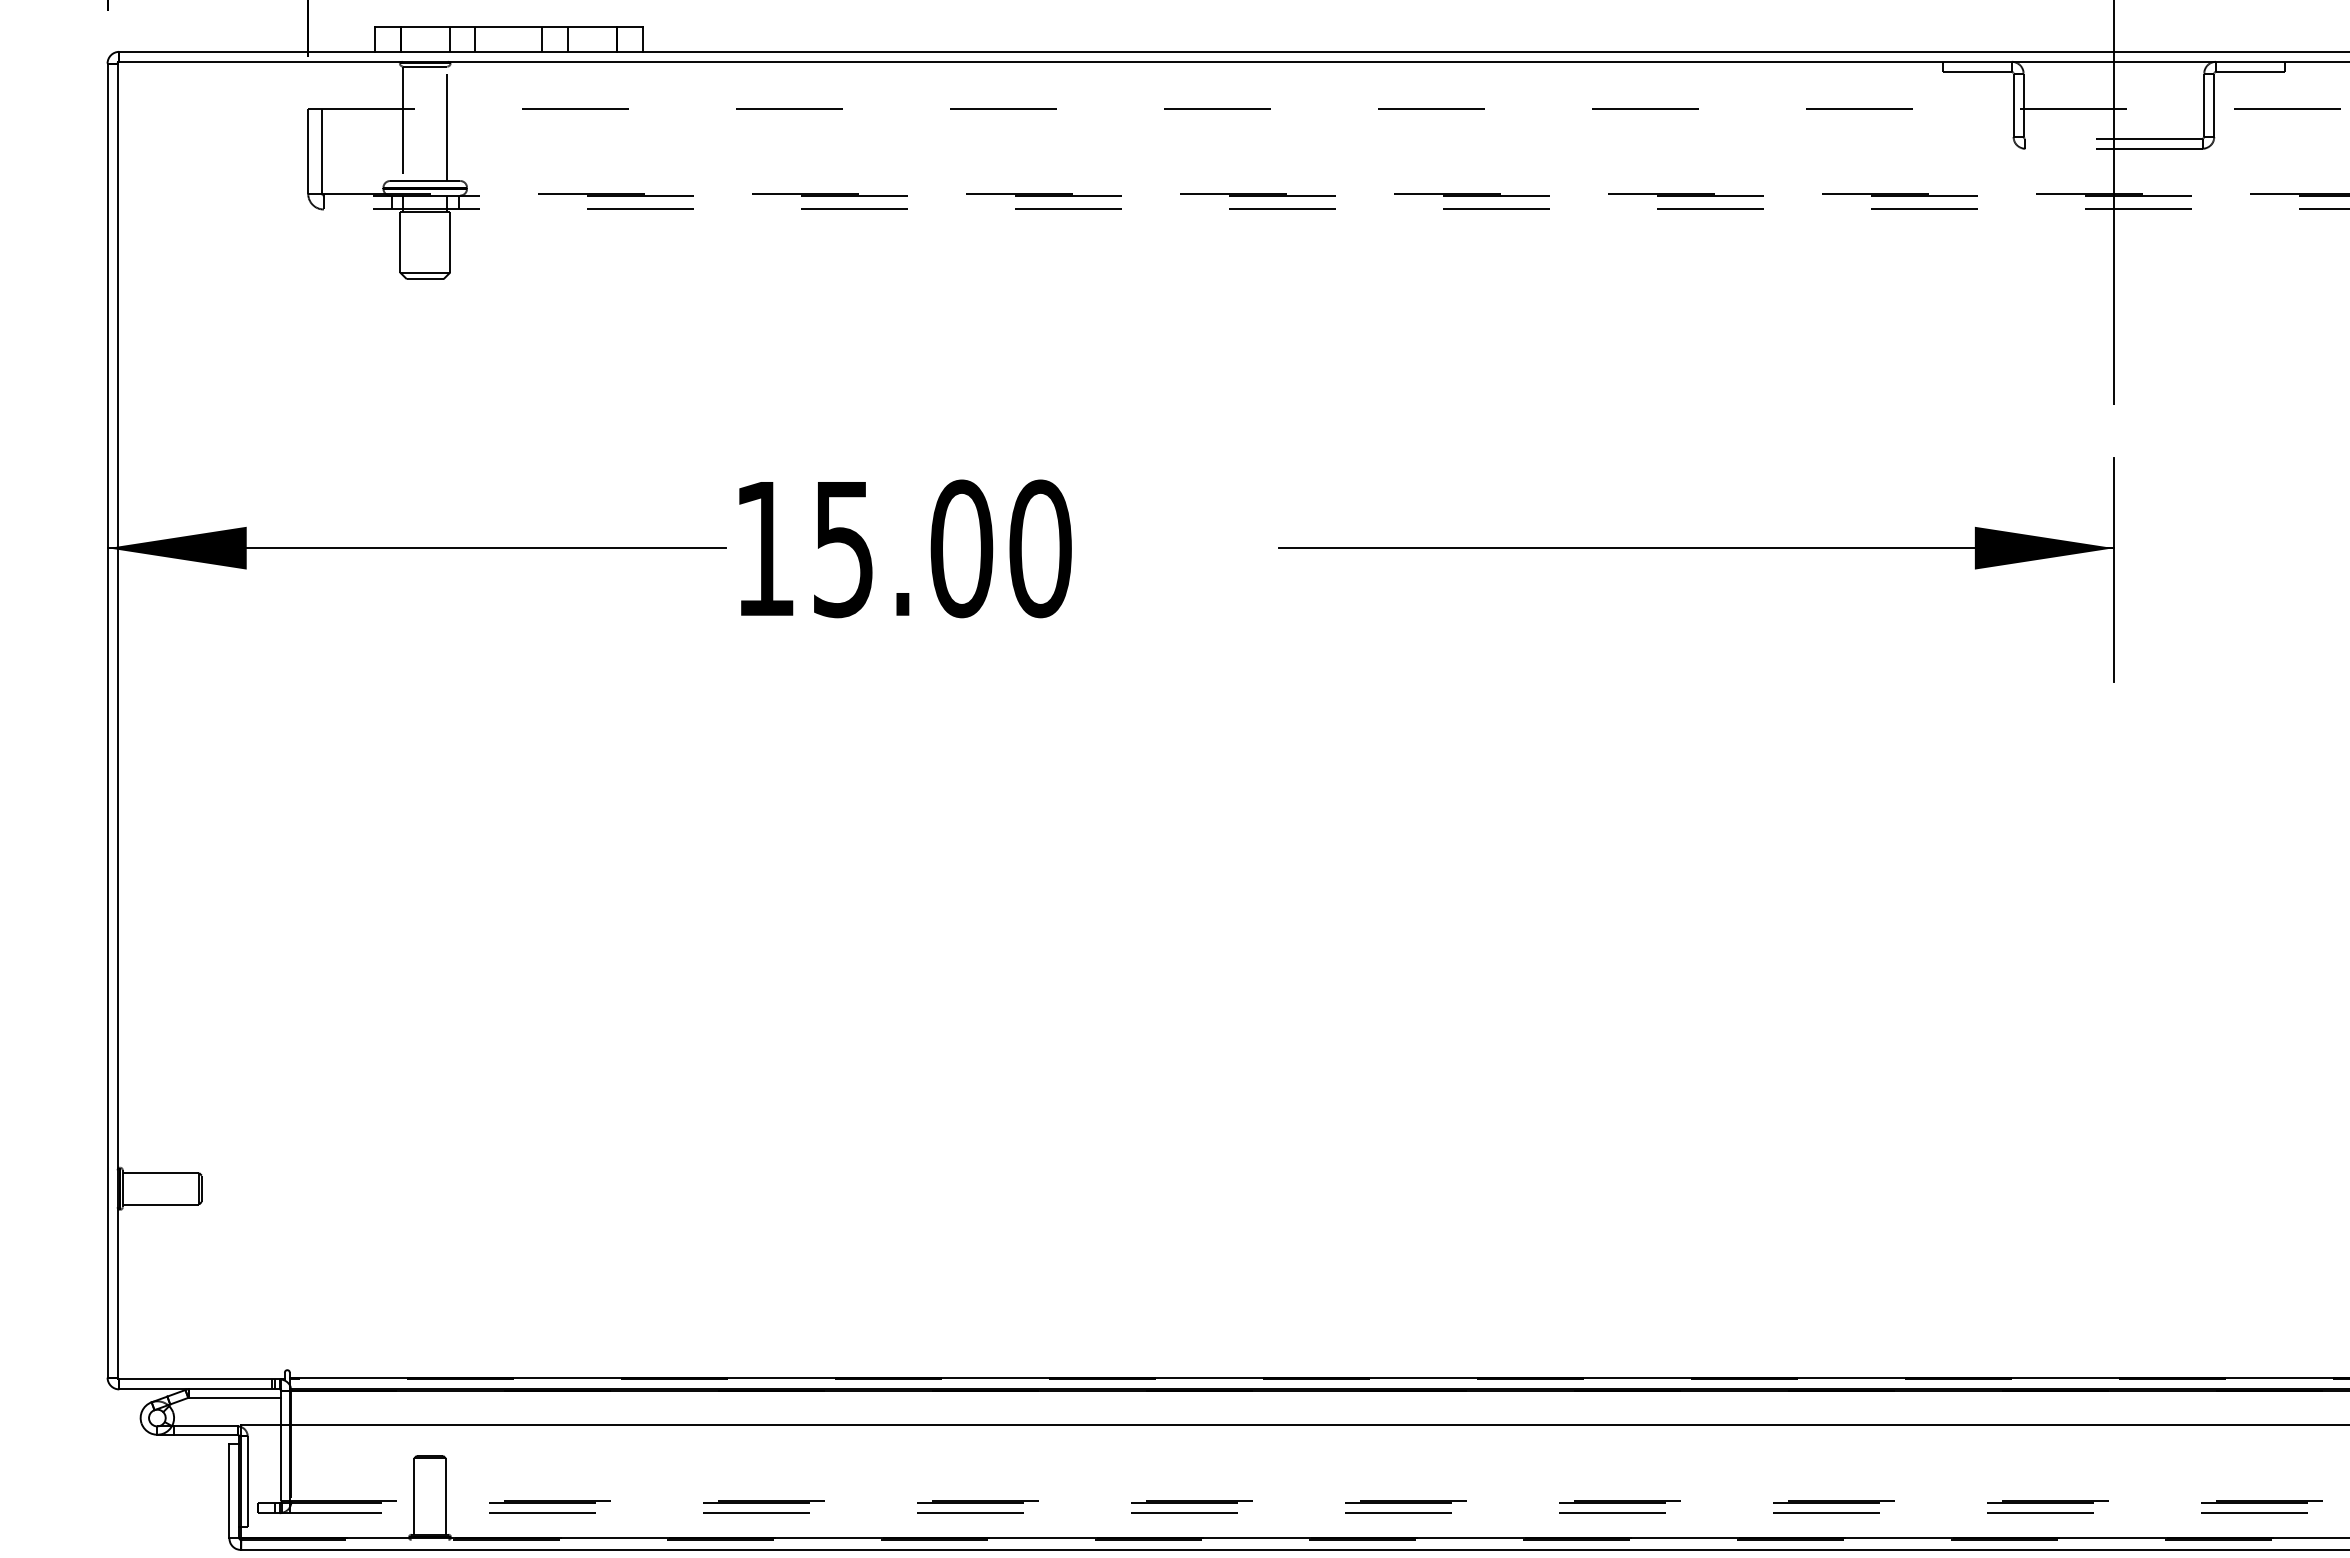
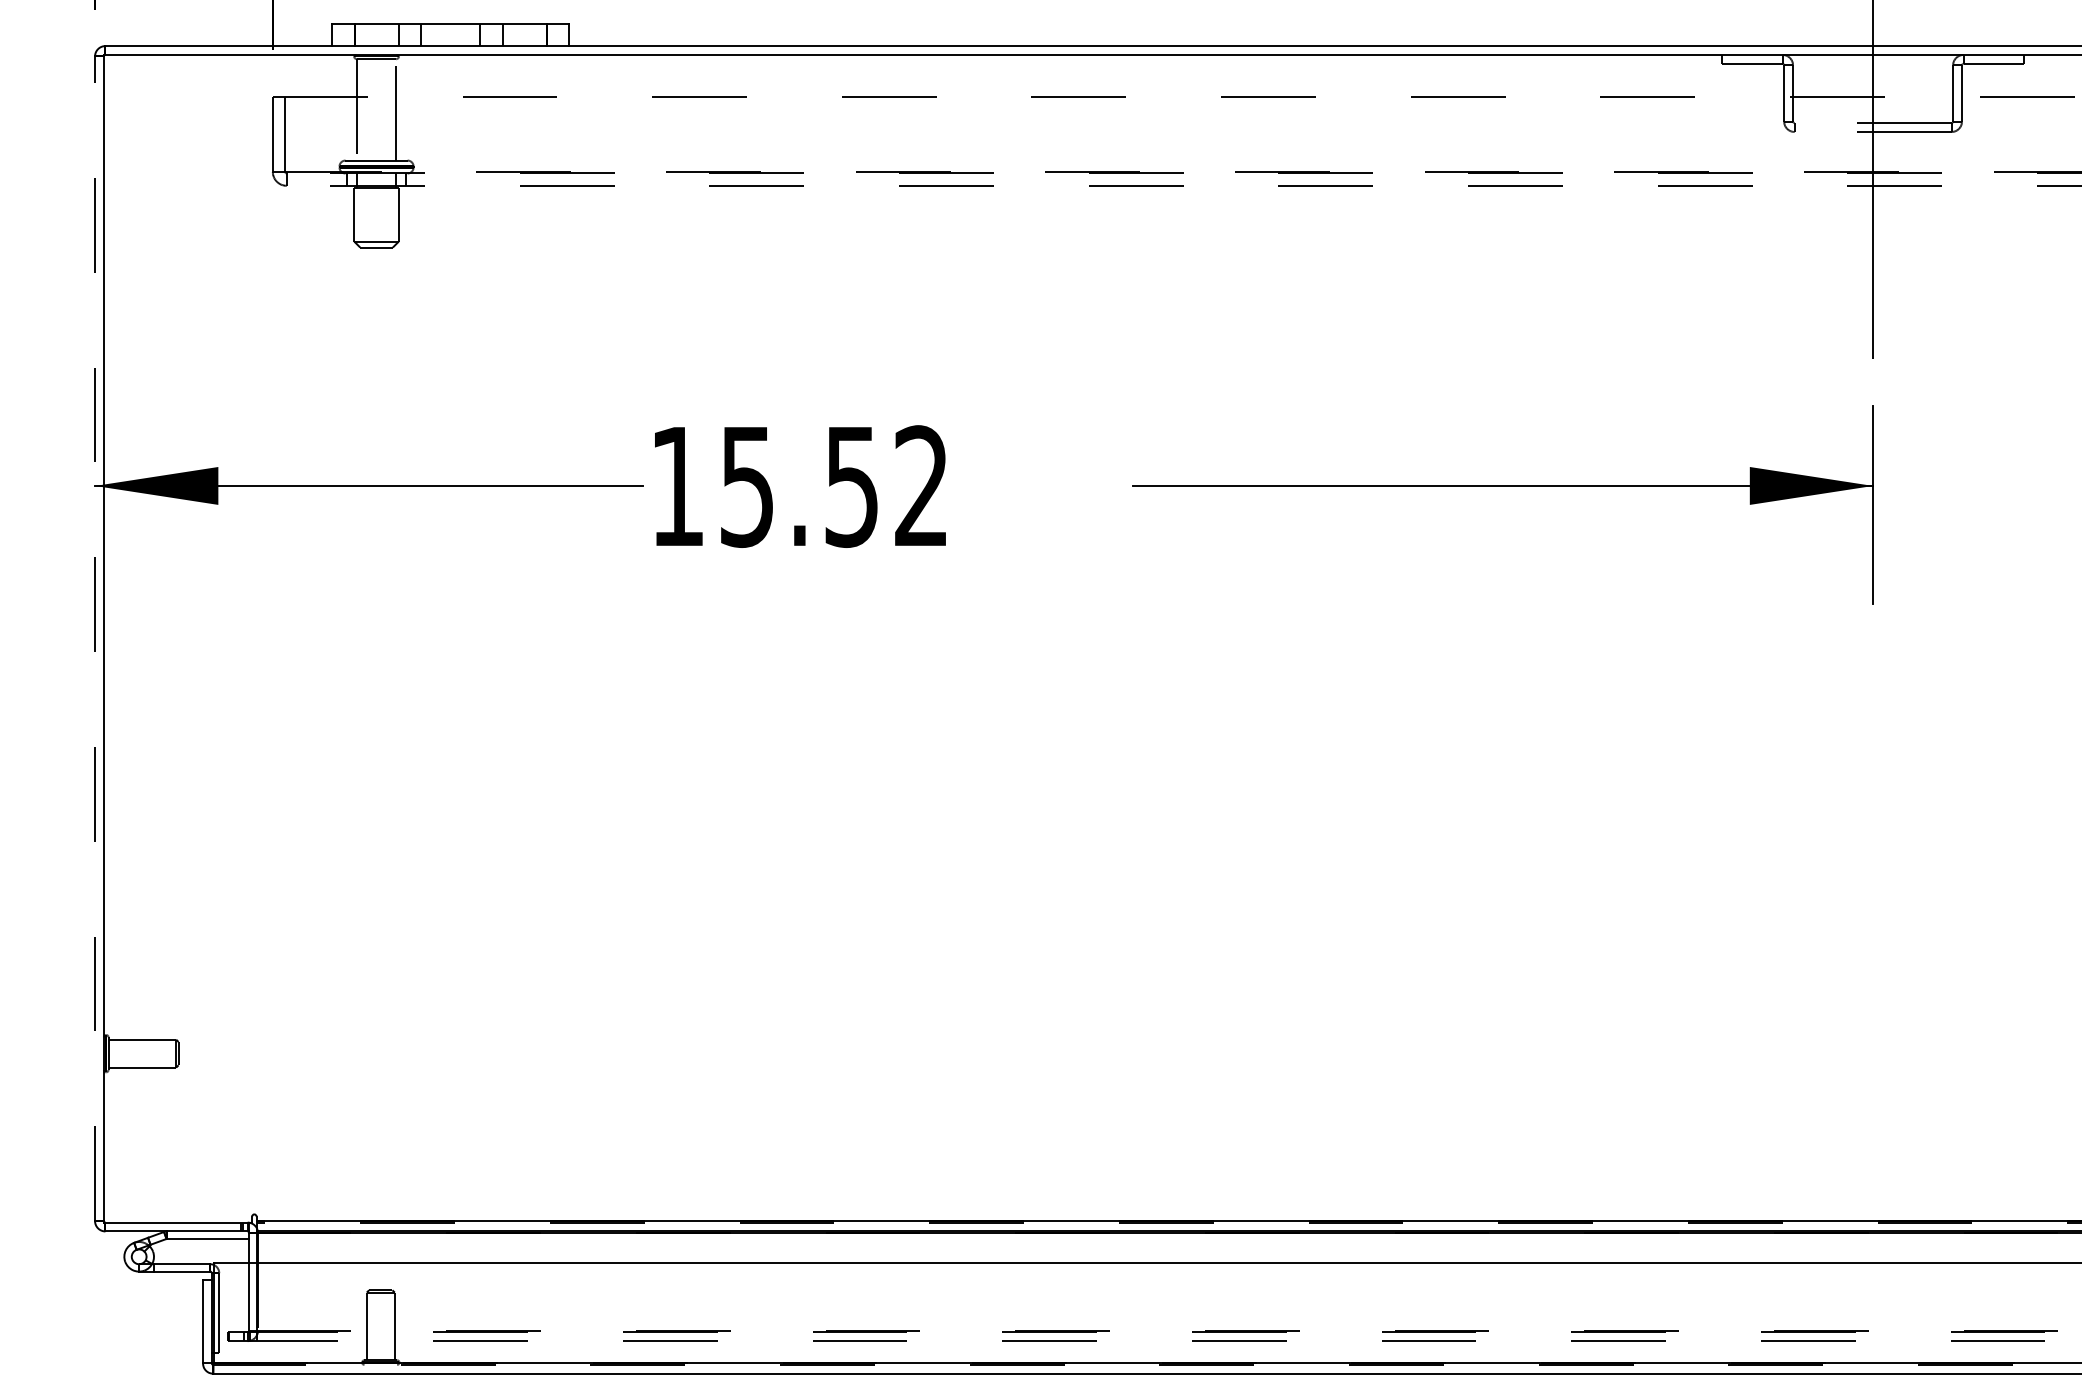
text: (1000, 548) -> (886, 486), 15.00 -> 15.52
line: (107, 720) -> (94, 638), solid -> dashed

